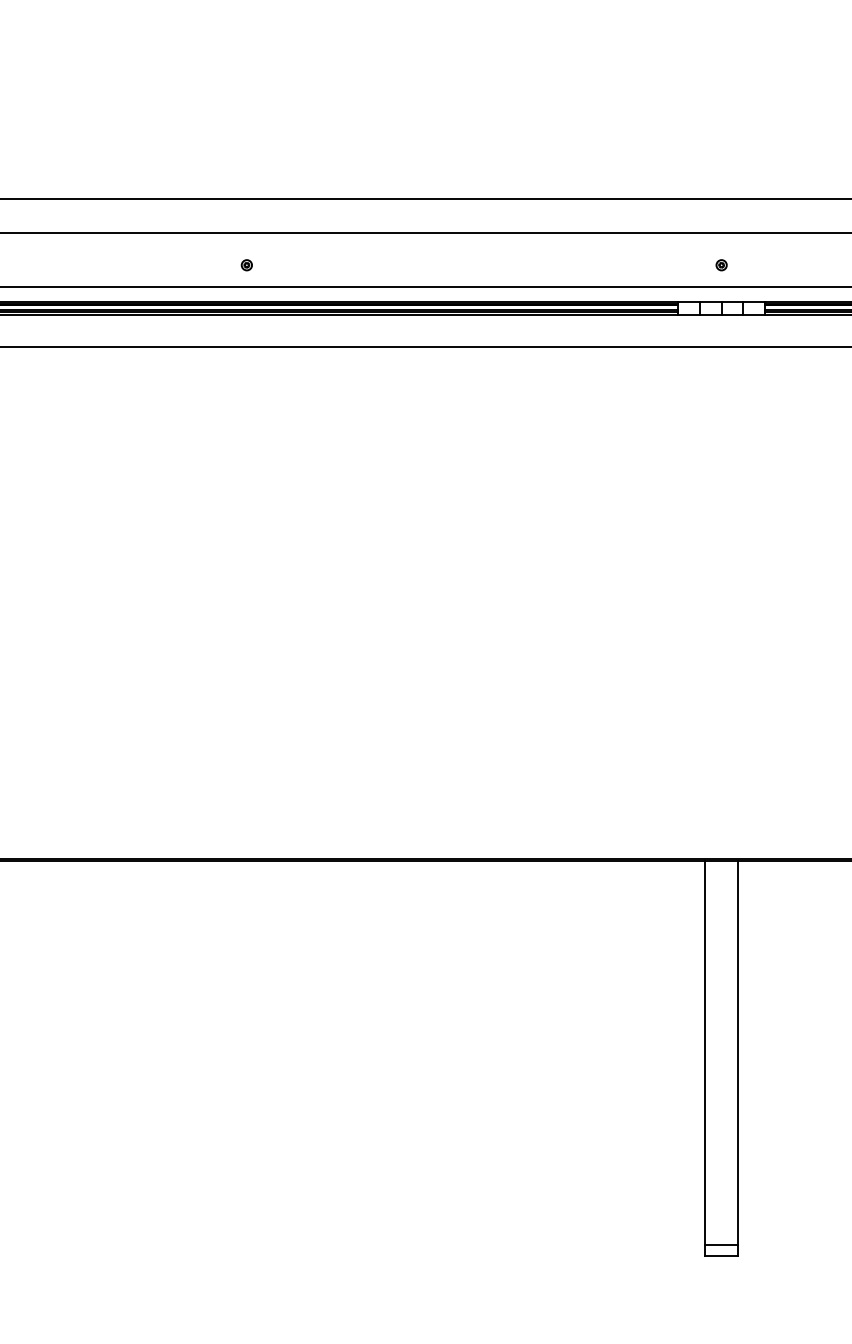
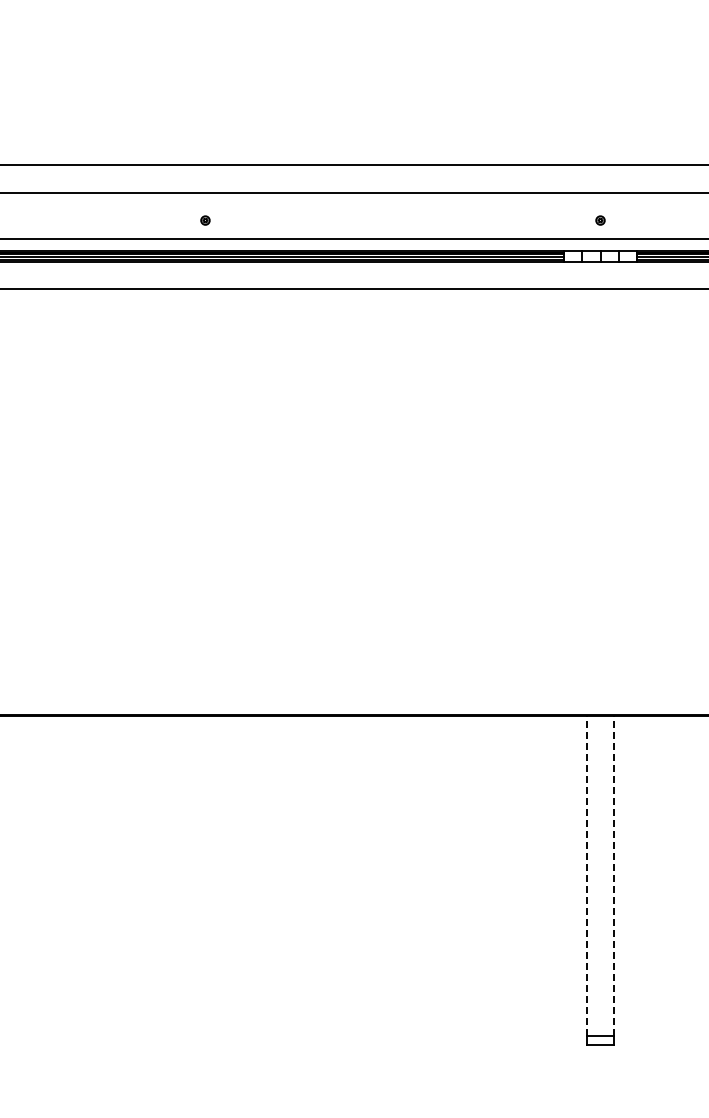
line: (704, 1053) -> (586, 876), solid -> dashed
line: (738, 1053) -> (614, 876), solid -> dashed

